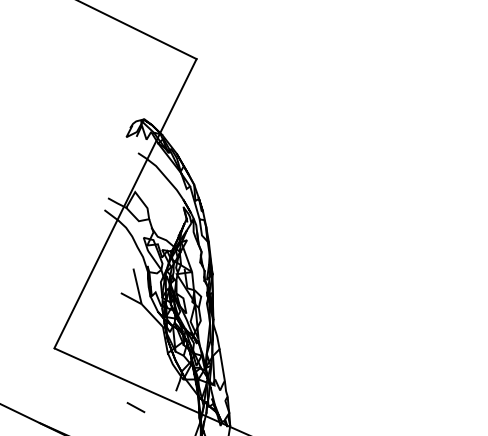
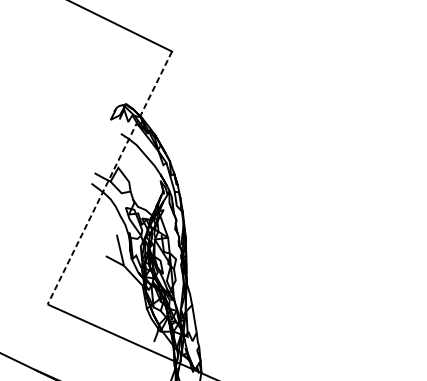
line: (125, 204) -> (109, 178), solid -> dashed
line: (135, 407) -> (118, 356), removed

